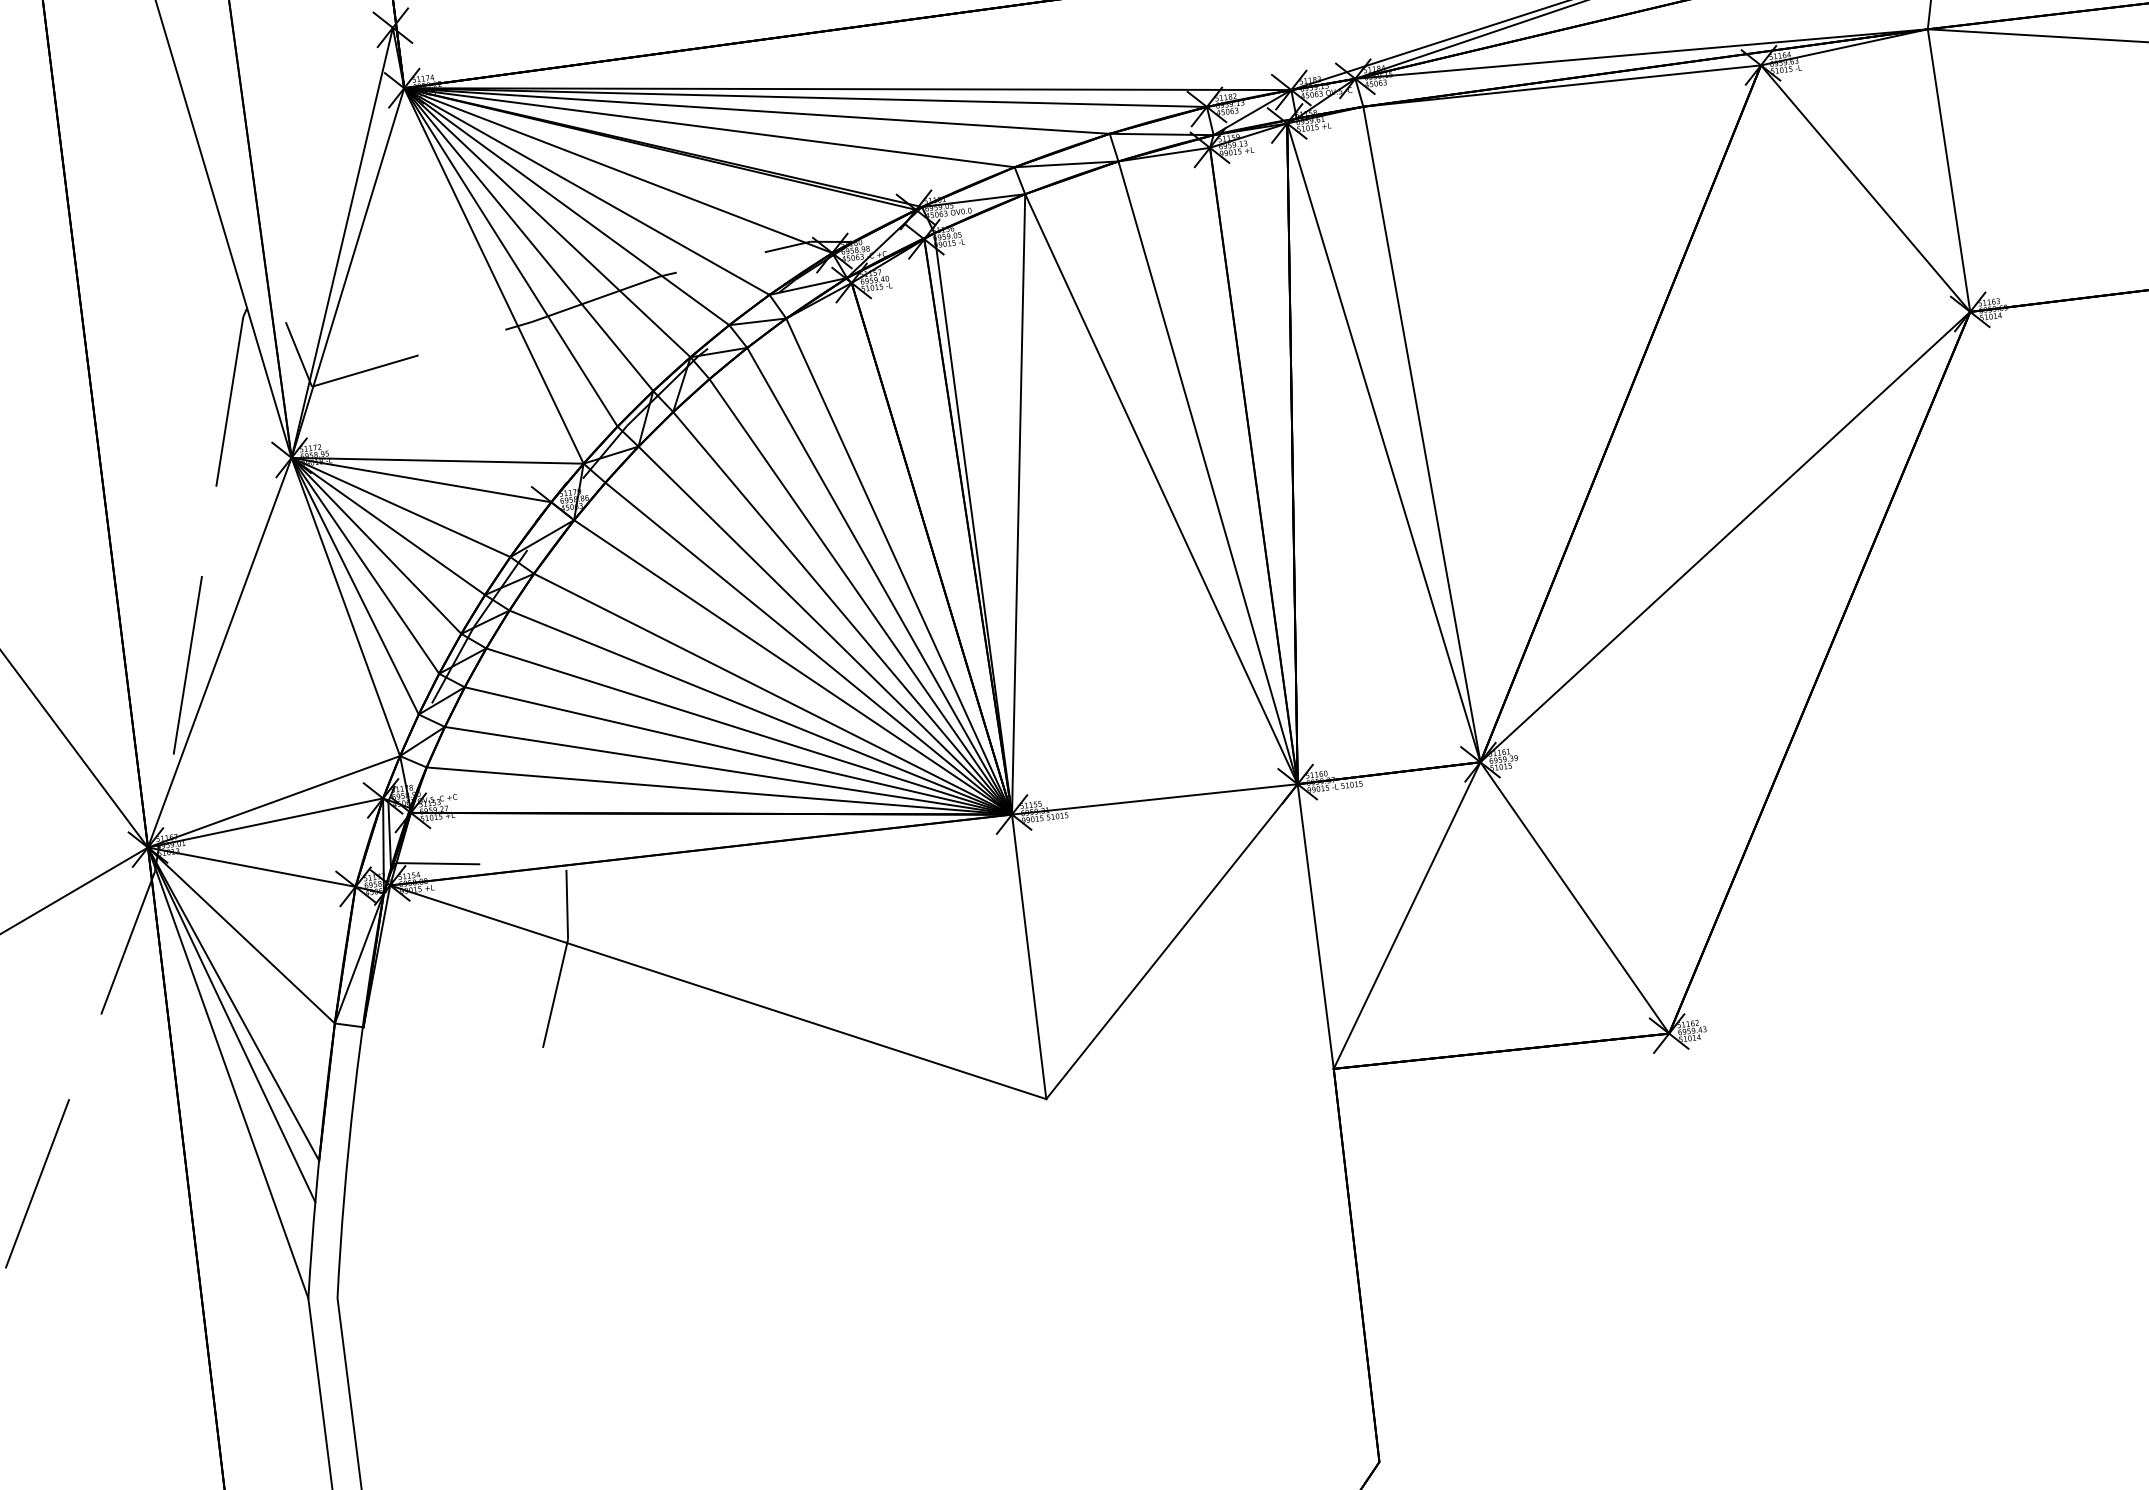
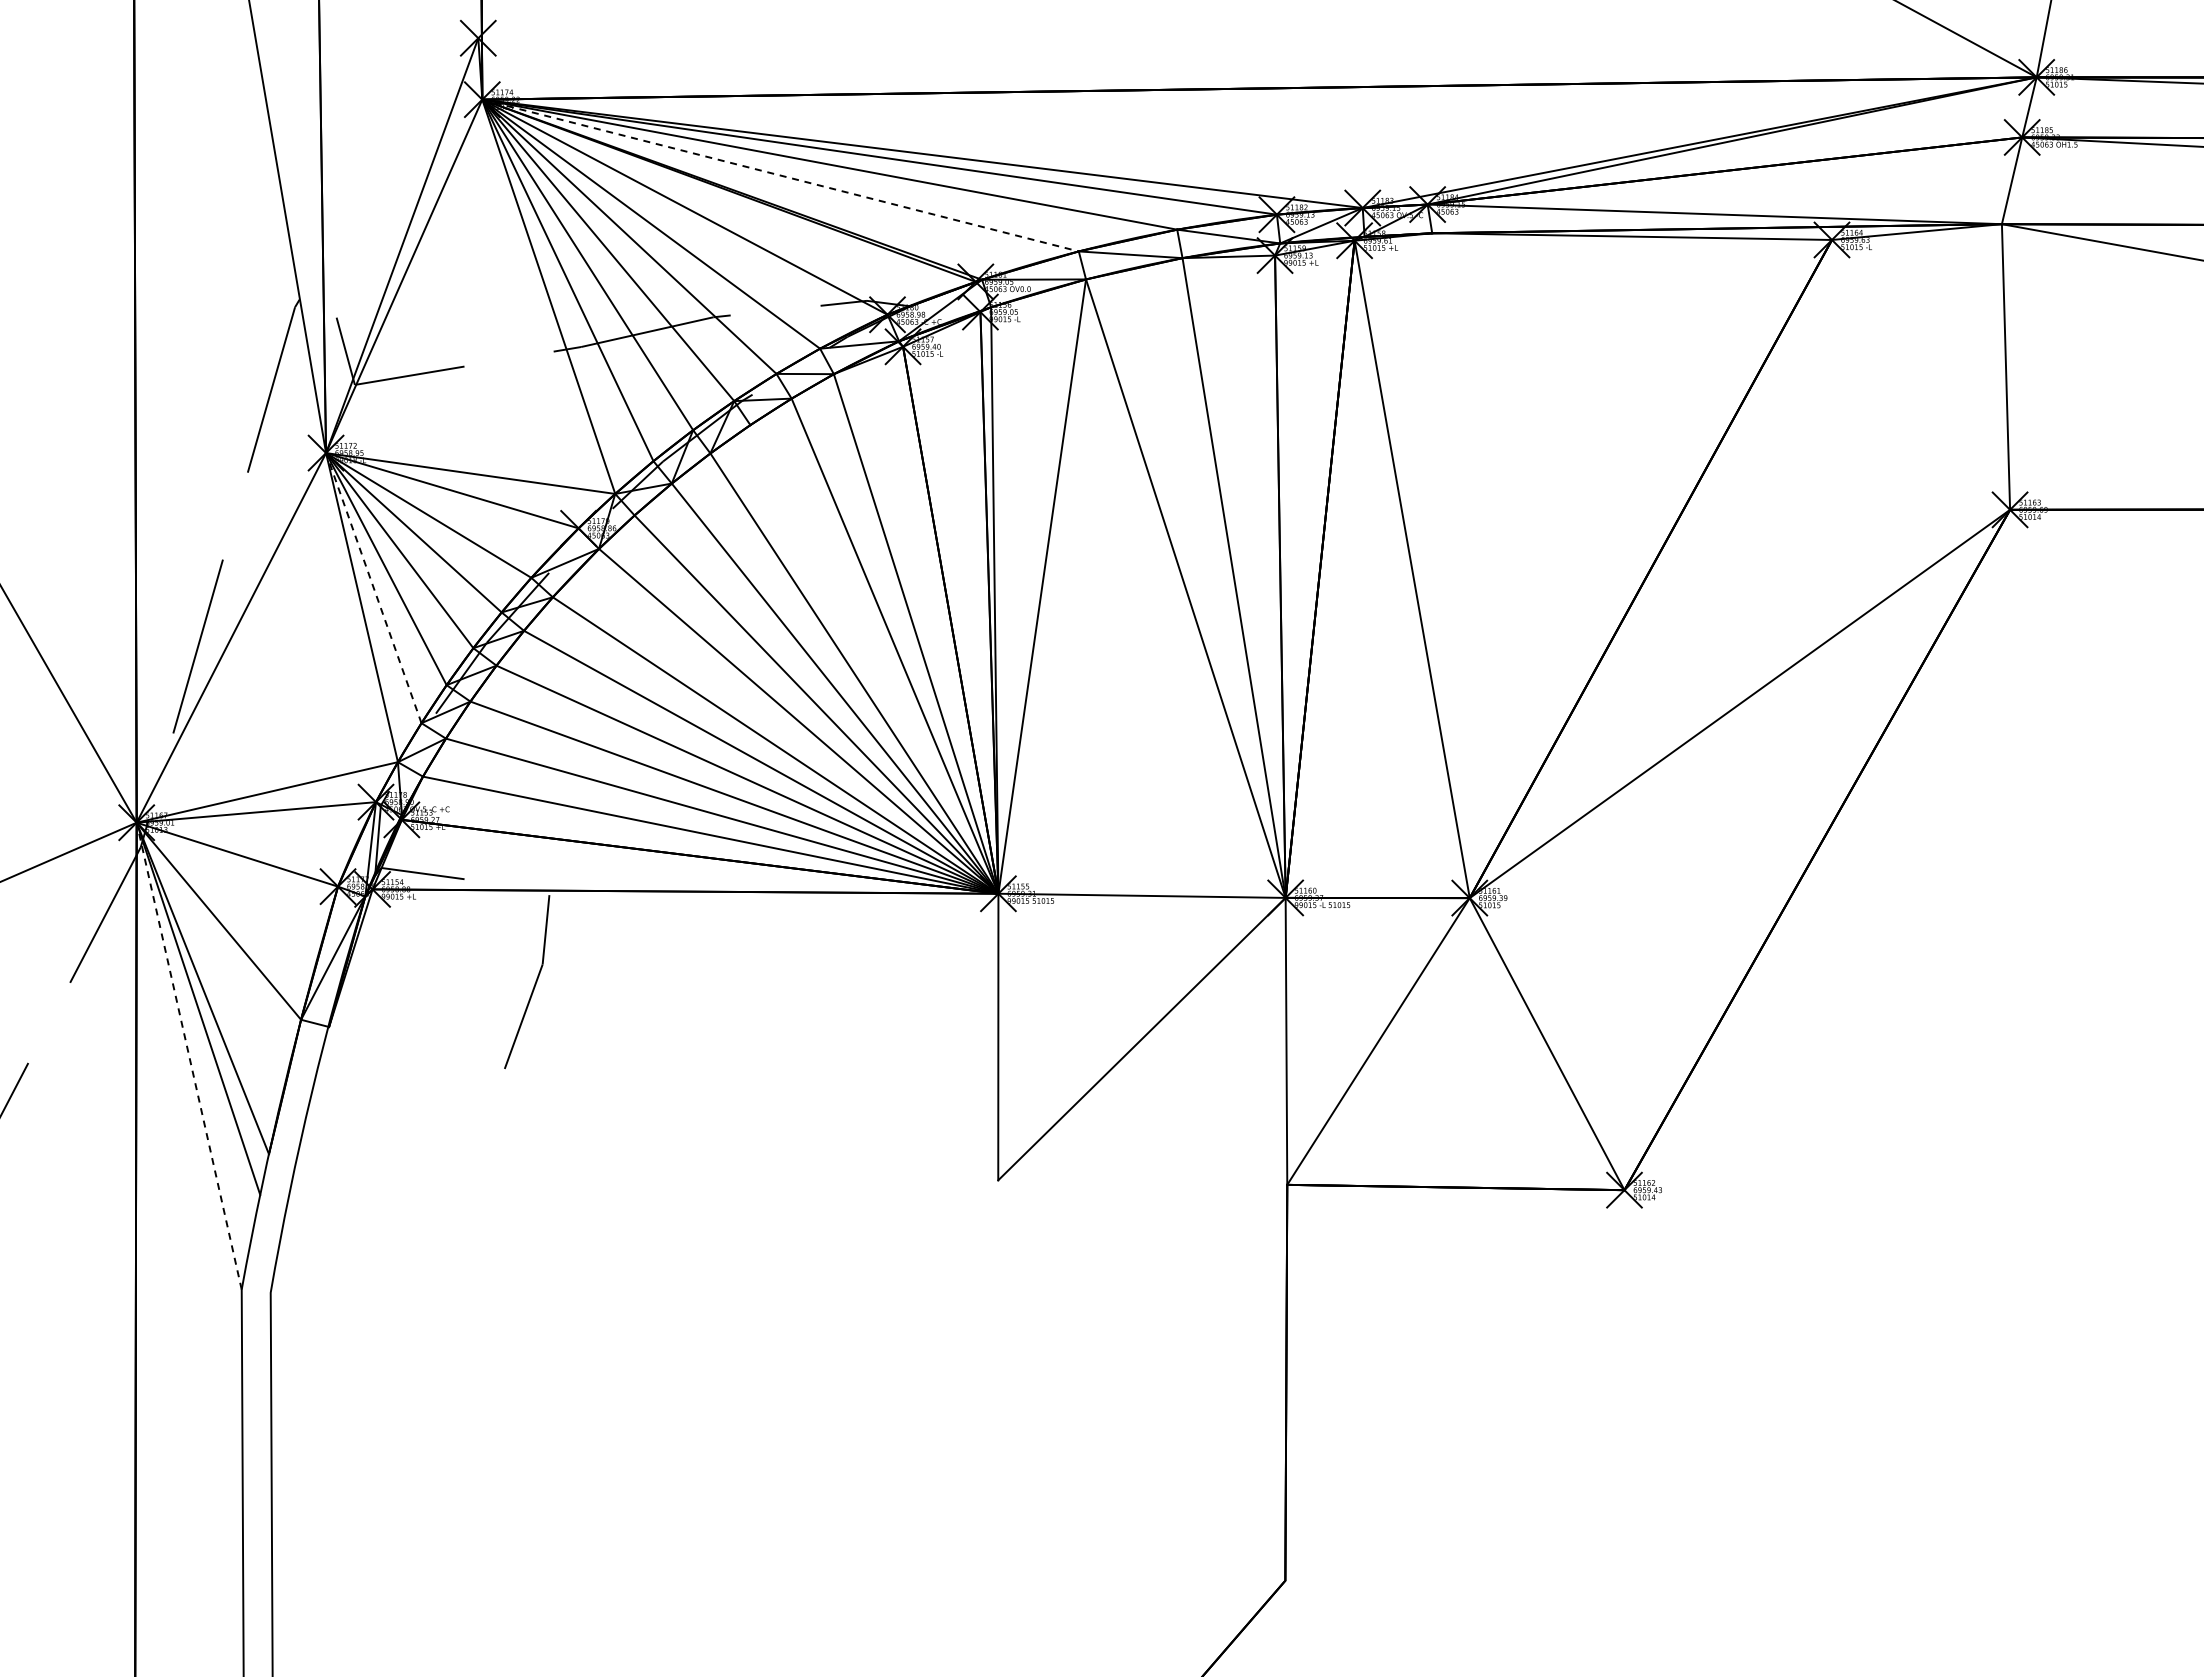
line: (709, 127) -> (780, 175), solid -> dashed
line: (1865, 188) -> (1920, 374), removed
line: (1421, 434) -> (1450, 565), removed
line: (354, 585) -> (373, 587), solid -> dashed
line: (860, 596) -> (874, 659), removed
line: (718, 991) -> (685, 1034), removed
line: (228, 1072) -> (189, 1055), solid -> dashed

